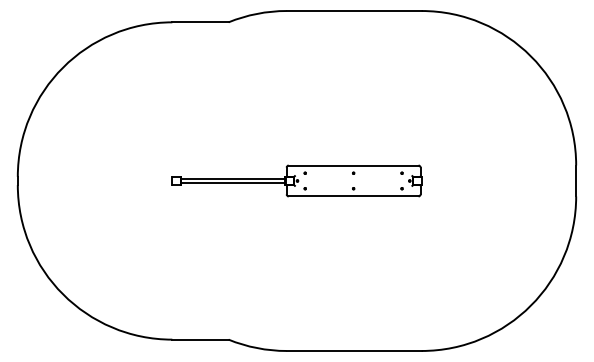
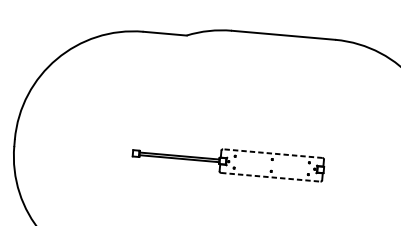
line: (353, 165) -> (272, 153), solid -> dashed
line: (353, 196) -> (270, 177), solid -> dashed

